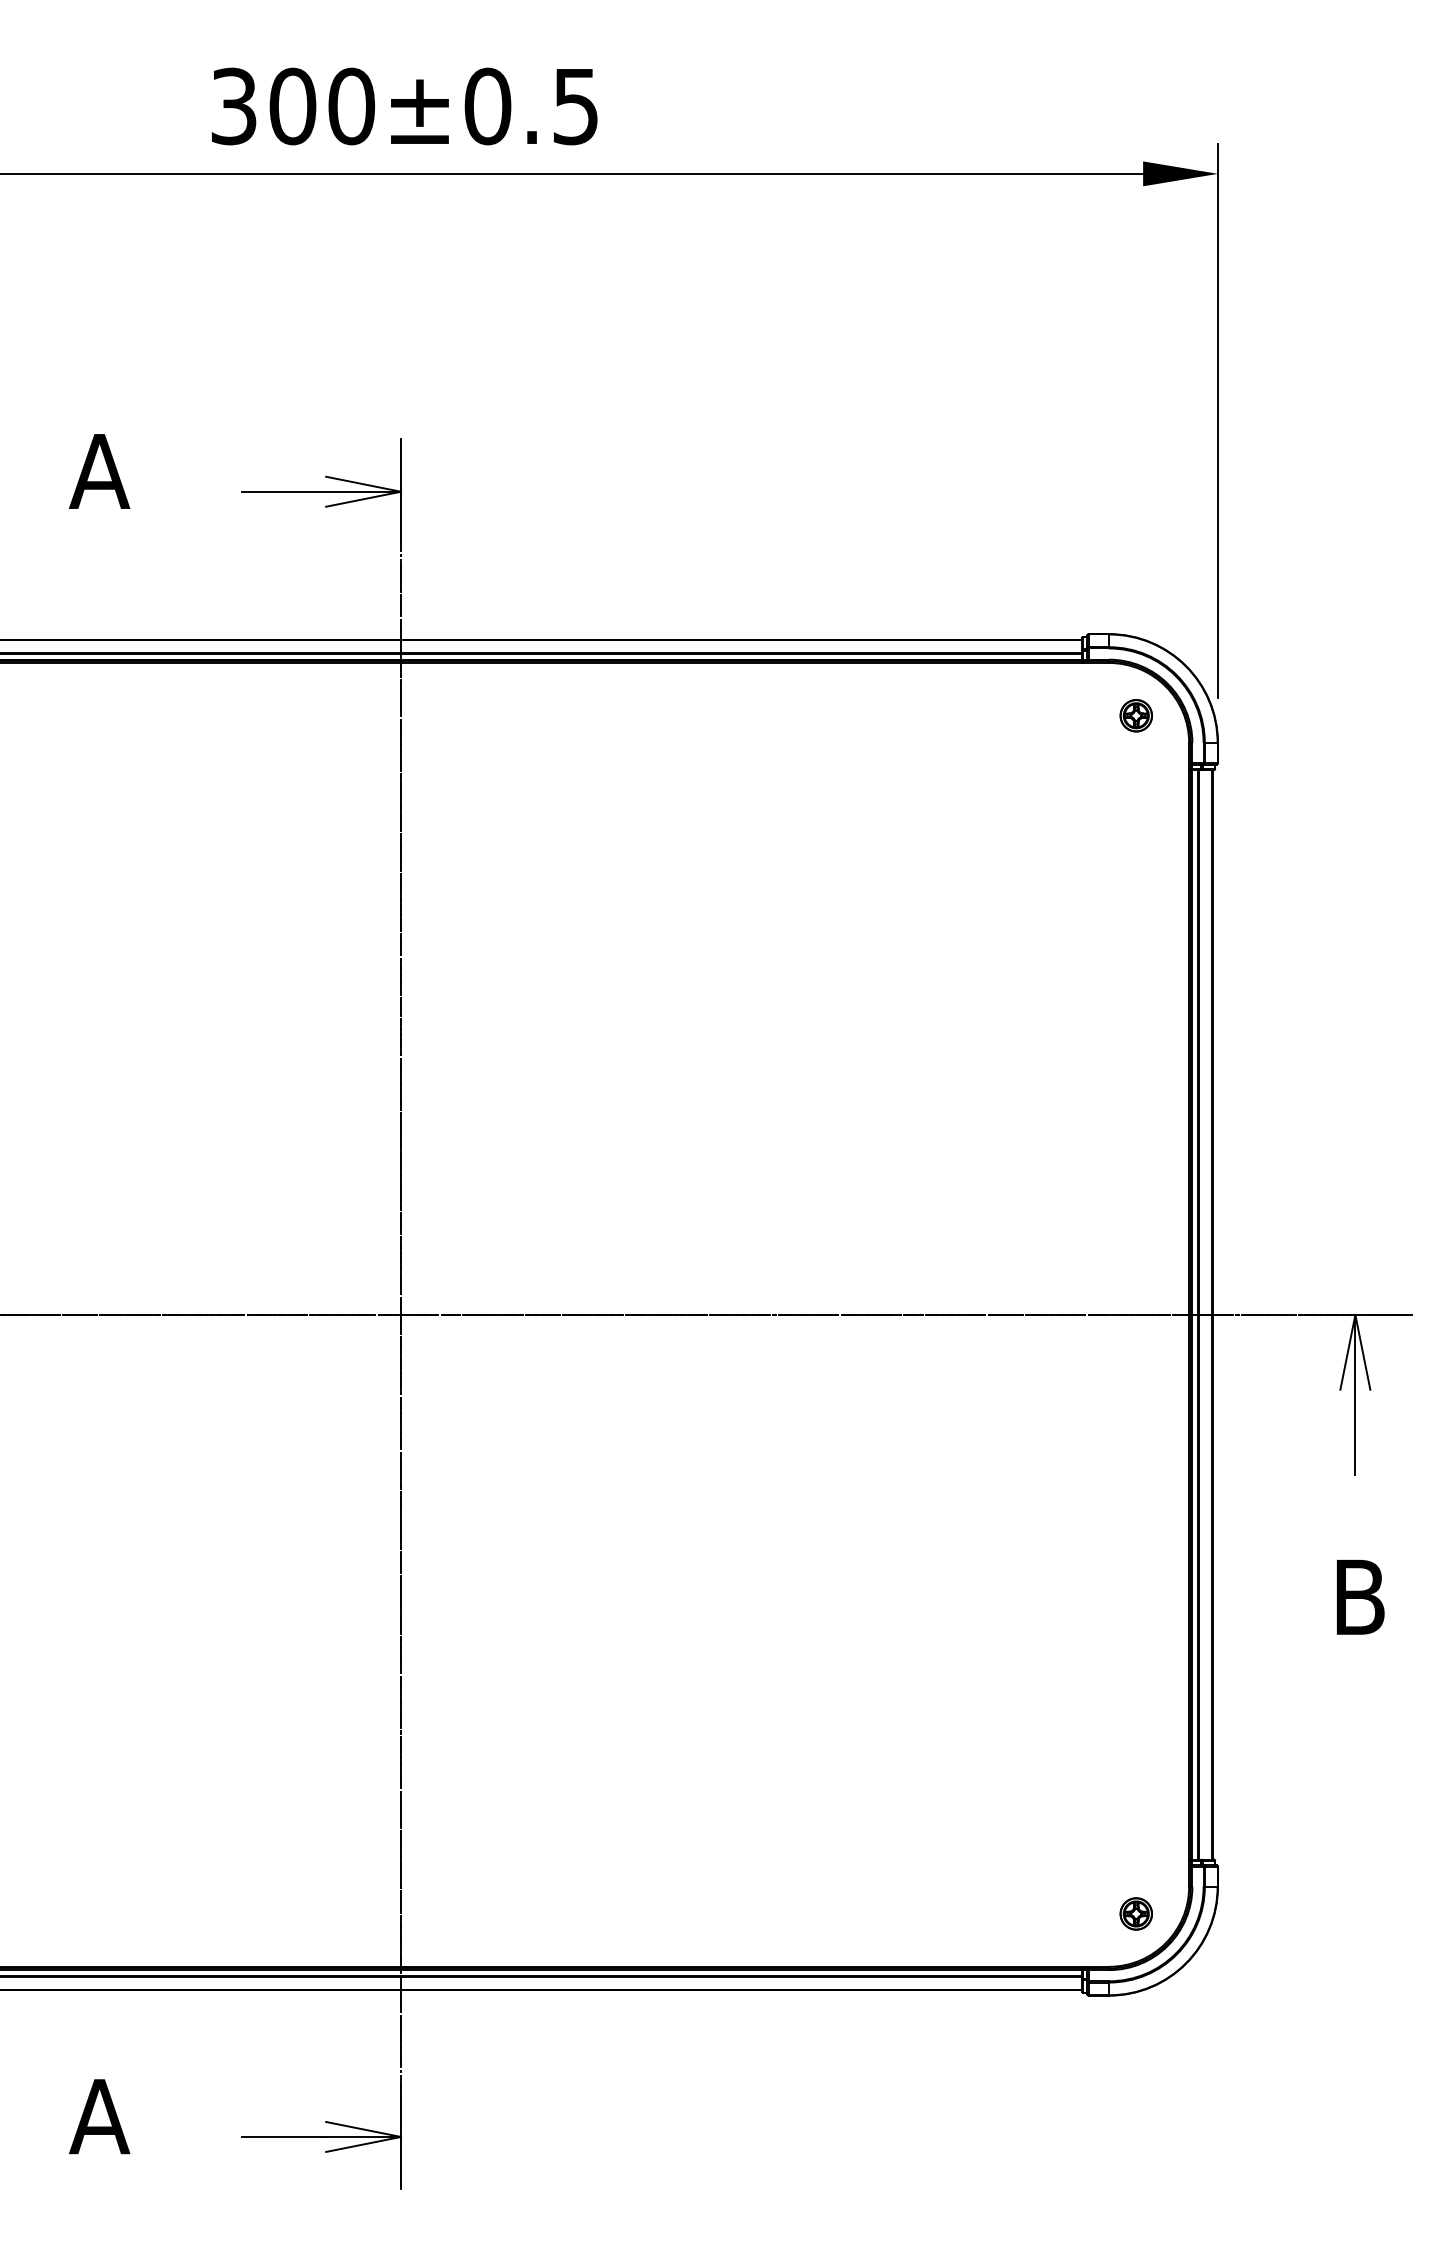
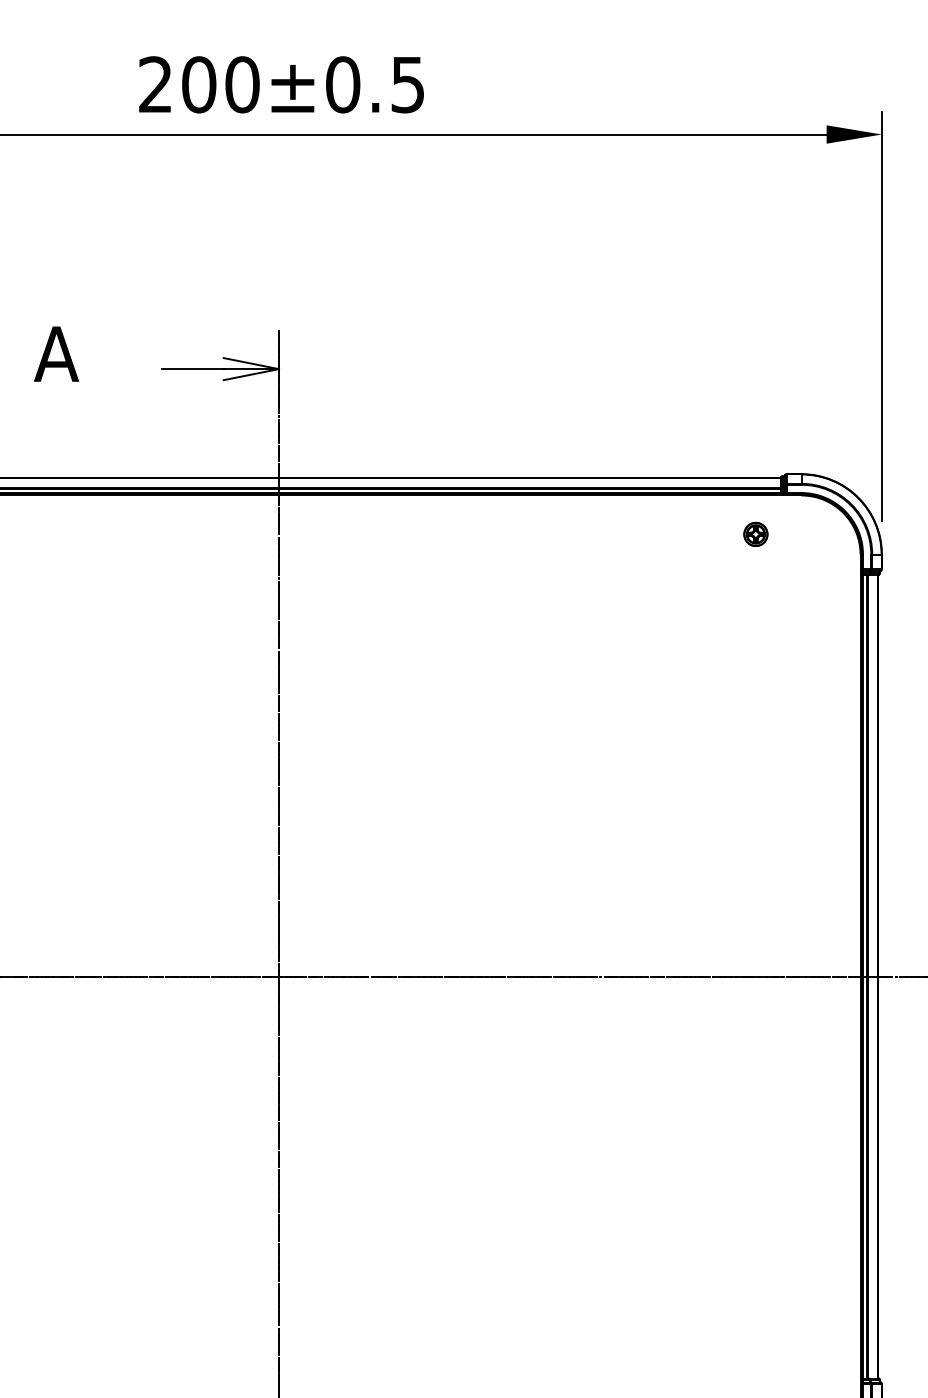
text: (233, 106) -> (155, 84), 300±0.5 -> 200±0.5
part: (1135, 715) -> (755, 534), moved

